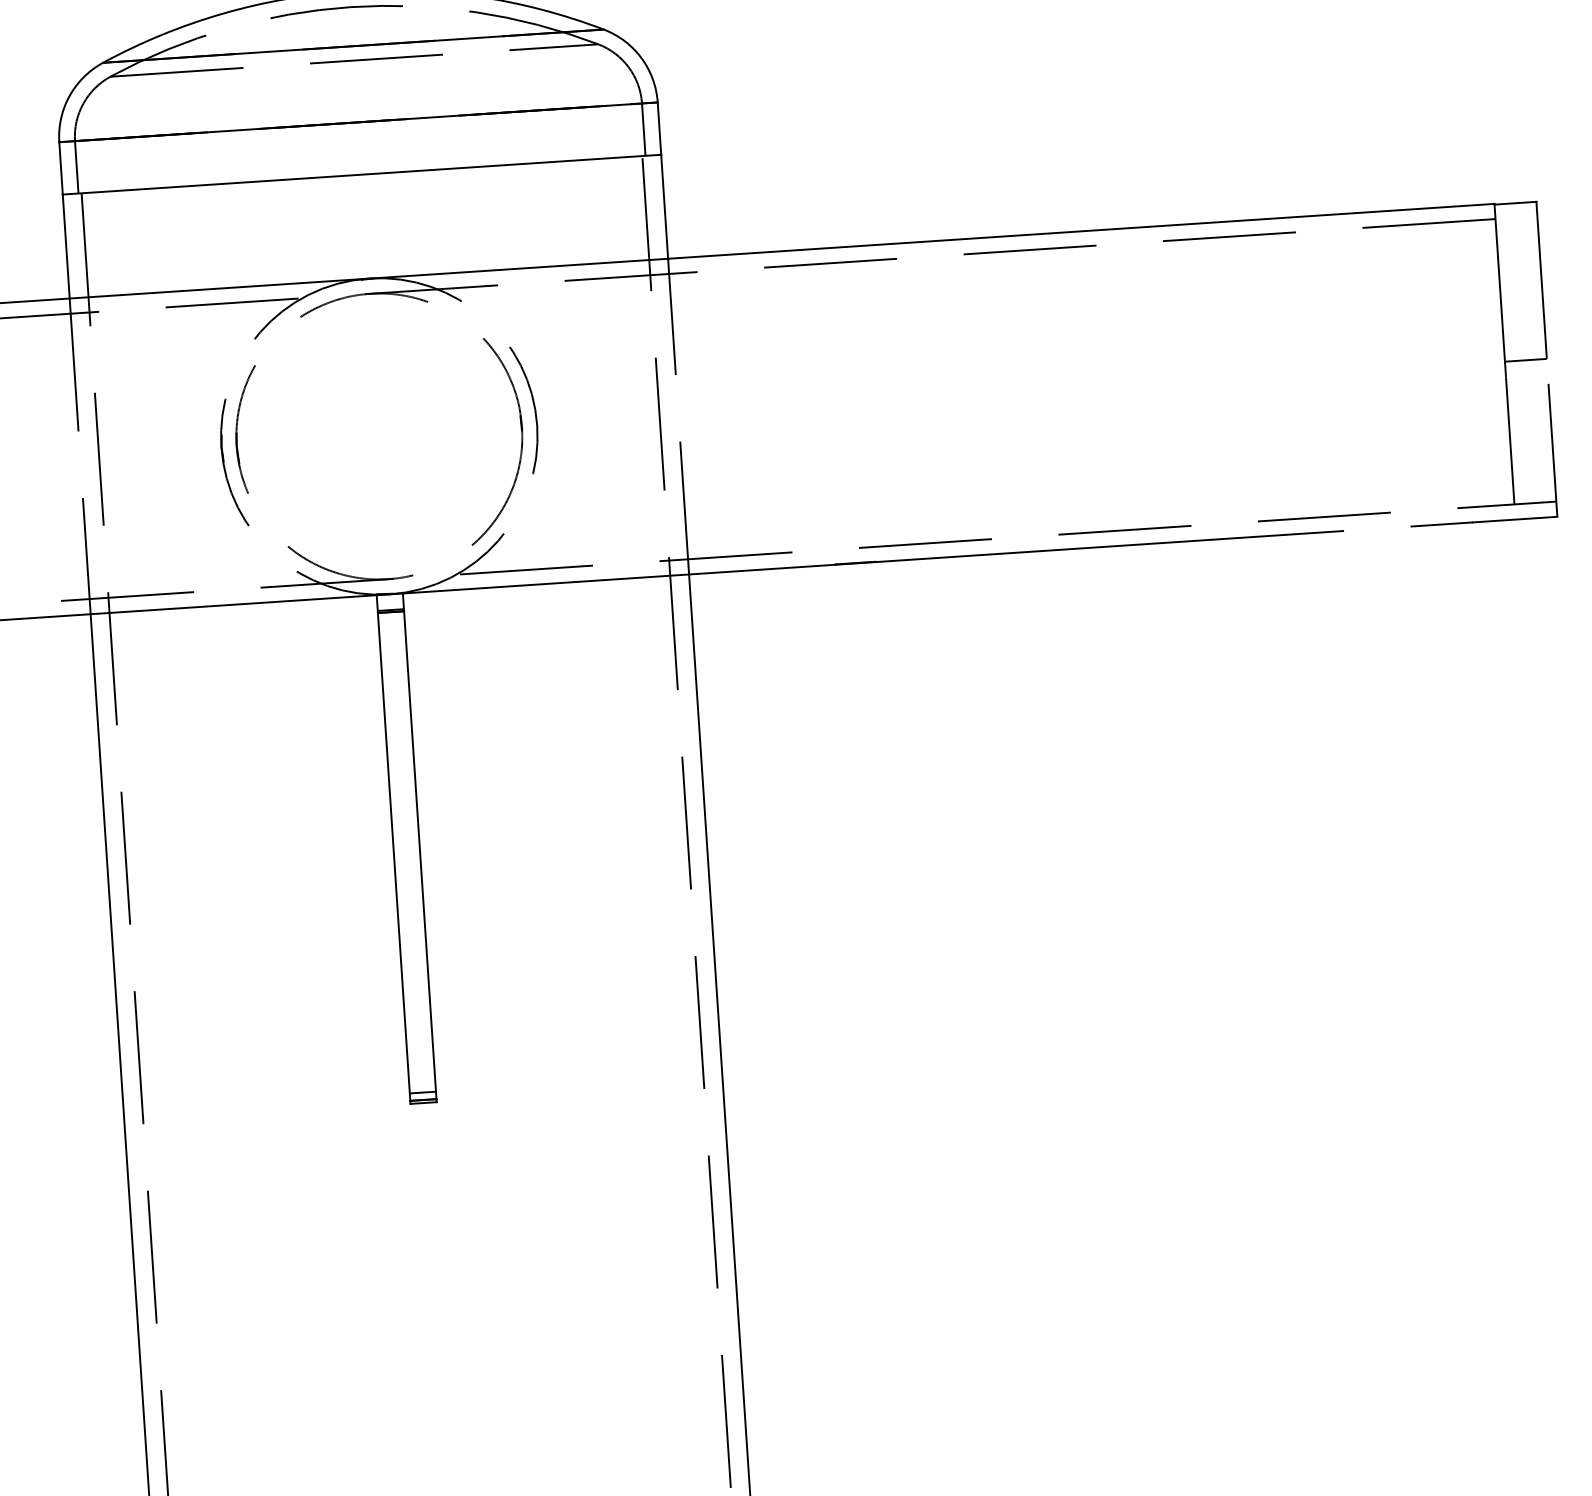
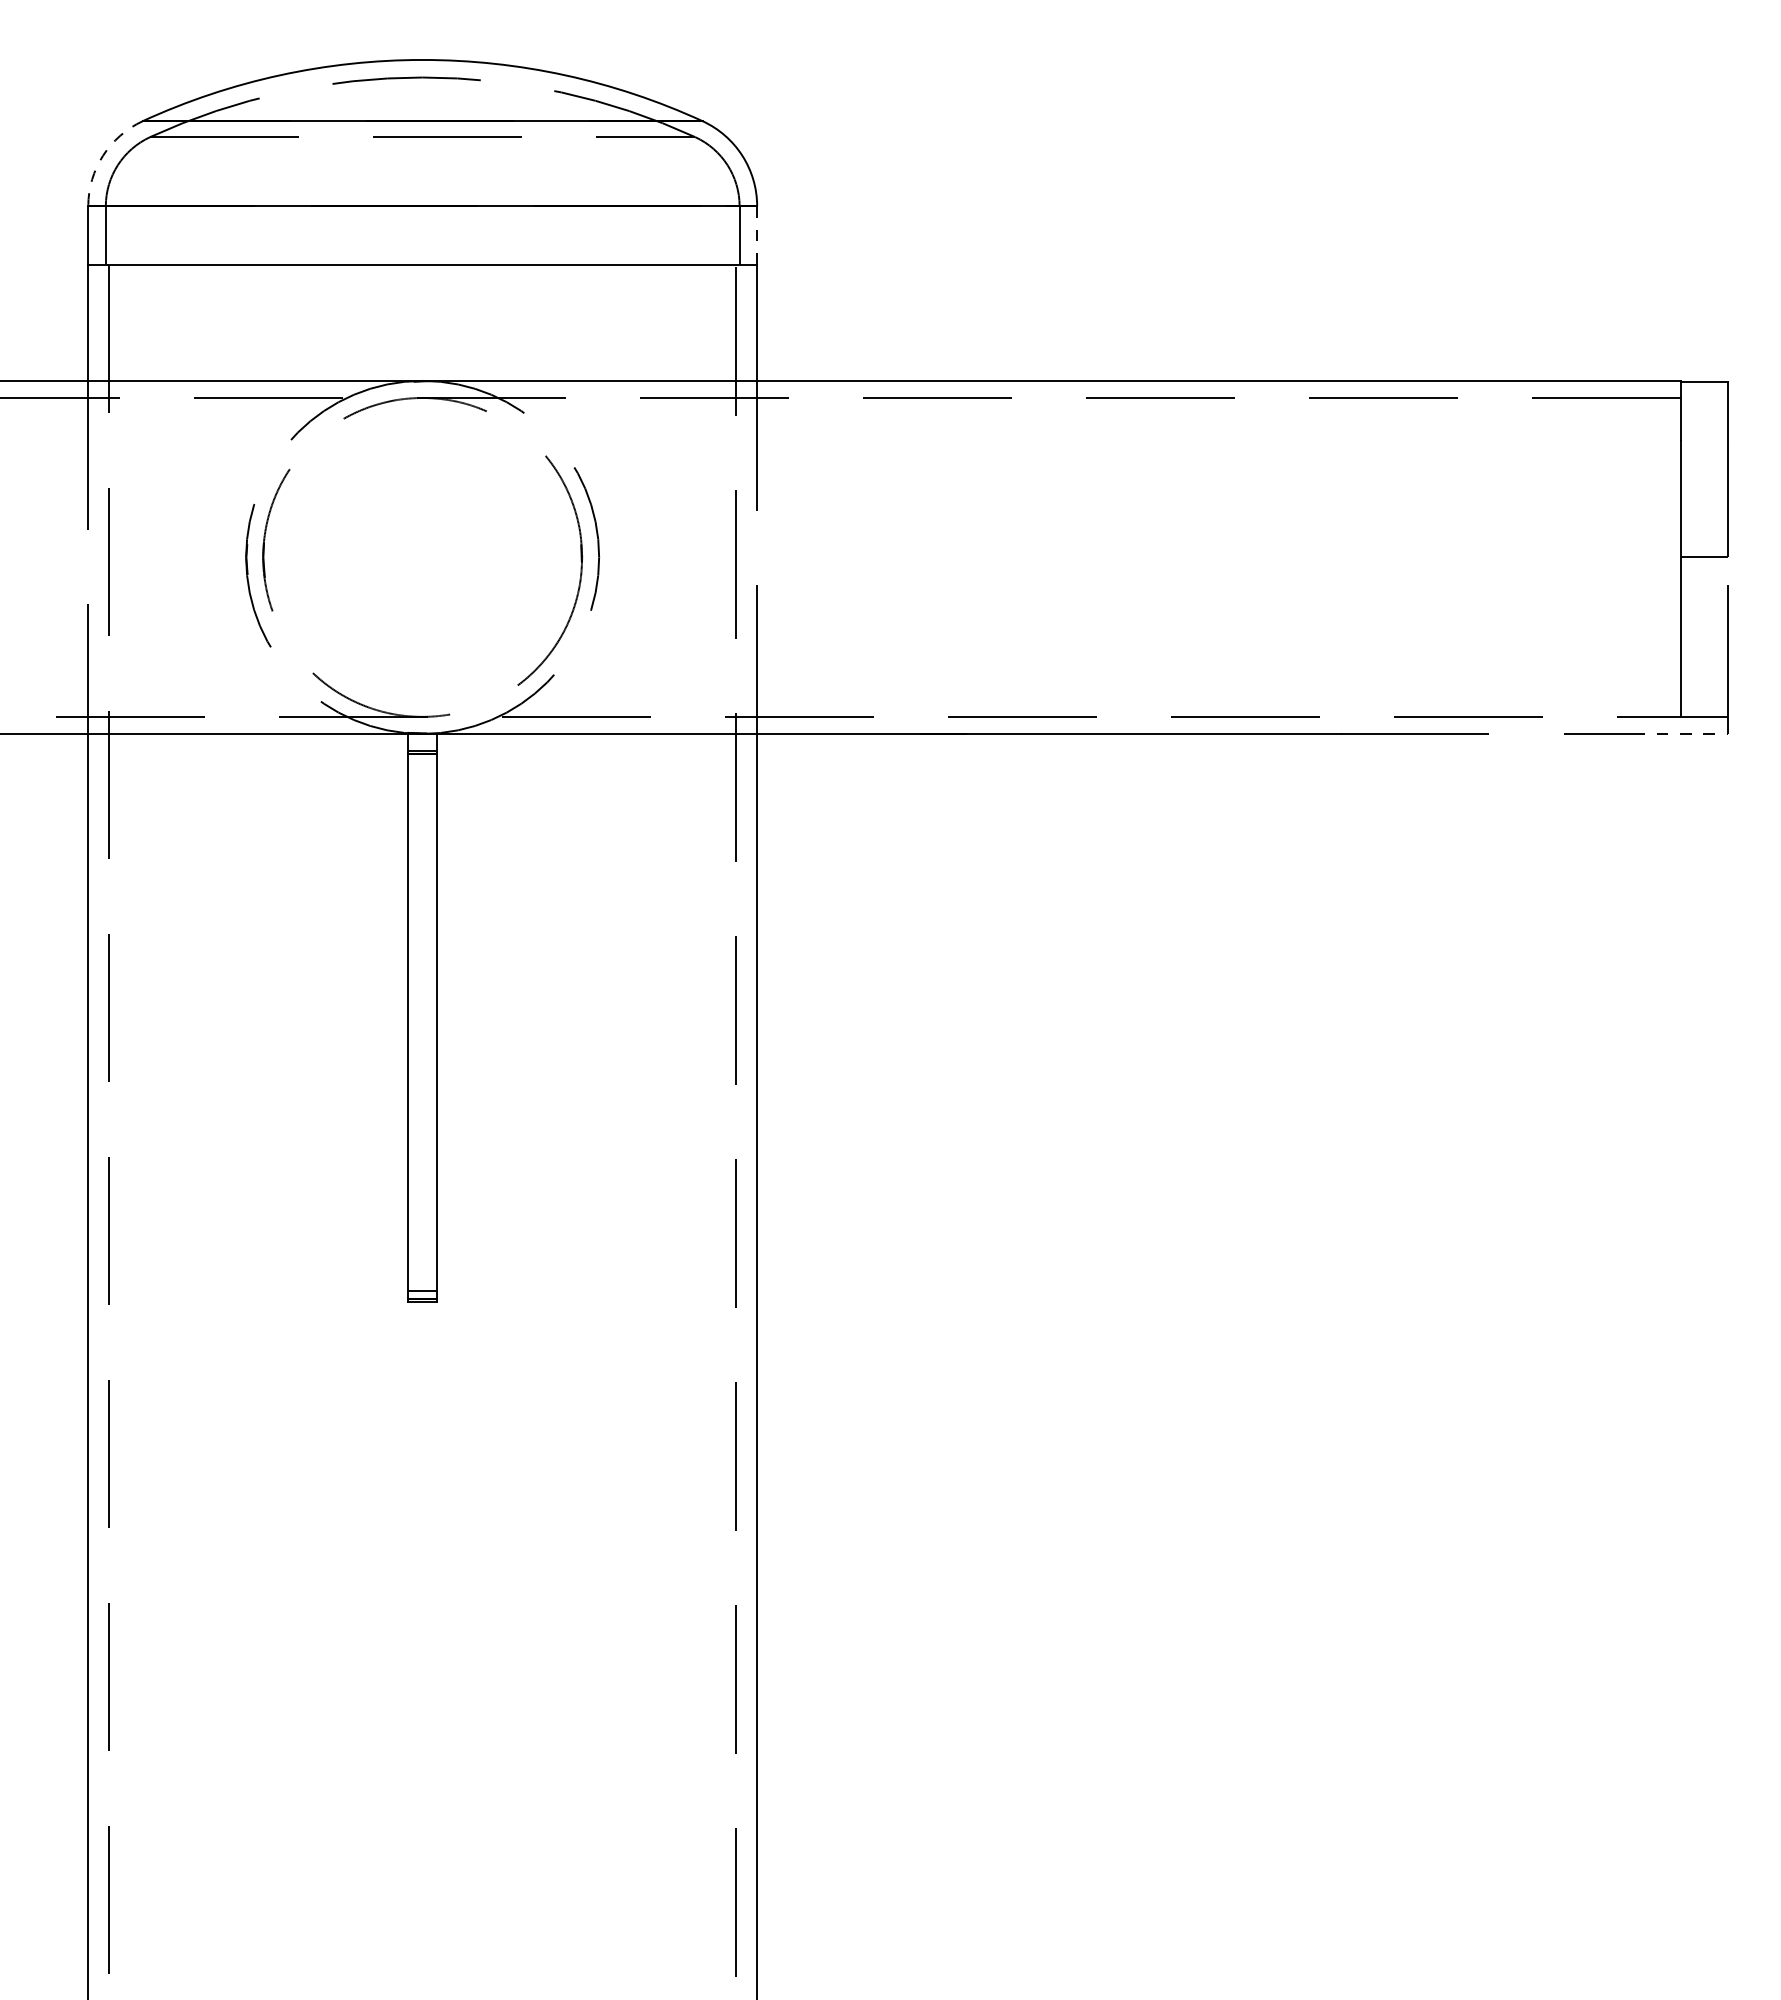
arc: (69, 95) -> (103, 155), solid -> dashed
line: (659, 128) -> (757, 235), solid -> dashed
line: (1515, 519) -> (1680, 733), solid -> dashed

